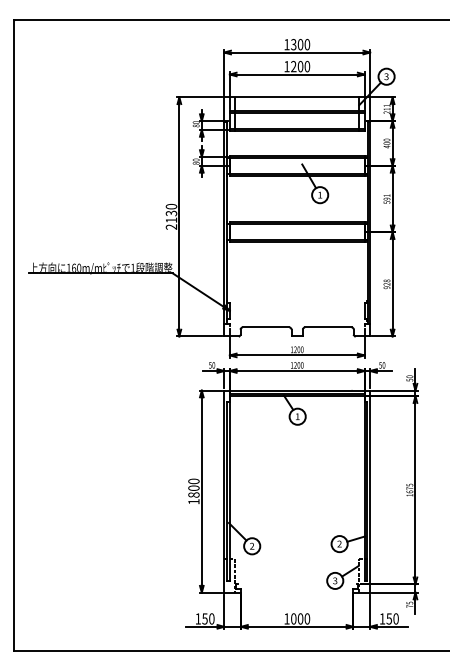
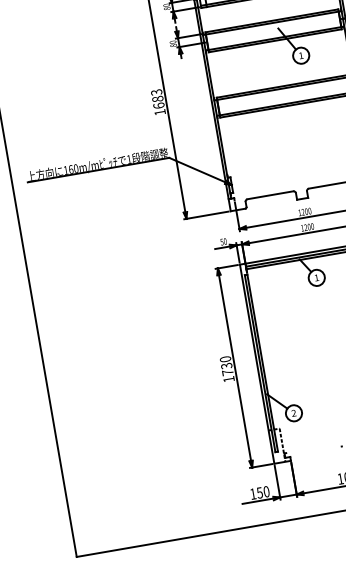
text: (171, 216) -> (158, 102), 2130 -> 1683
text: (193, 491) -> (226, 369), 1800 -> 1730

